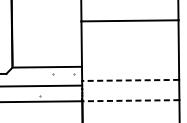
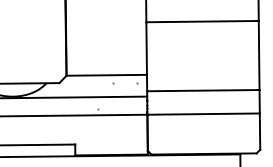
line: (129, 80) -> (202, 90), dashed -> solid
line: (130, 101) -> (203, 114), dashed -> solid

